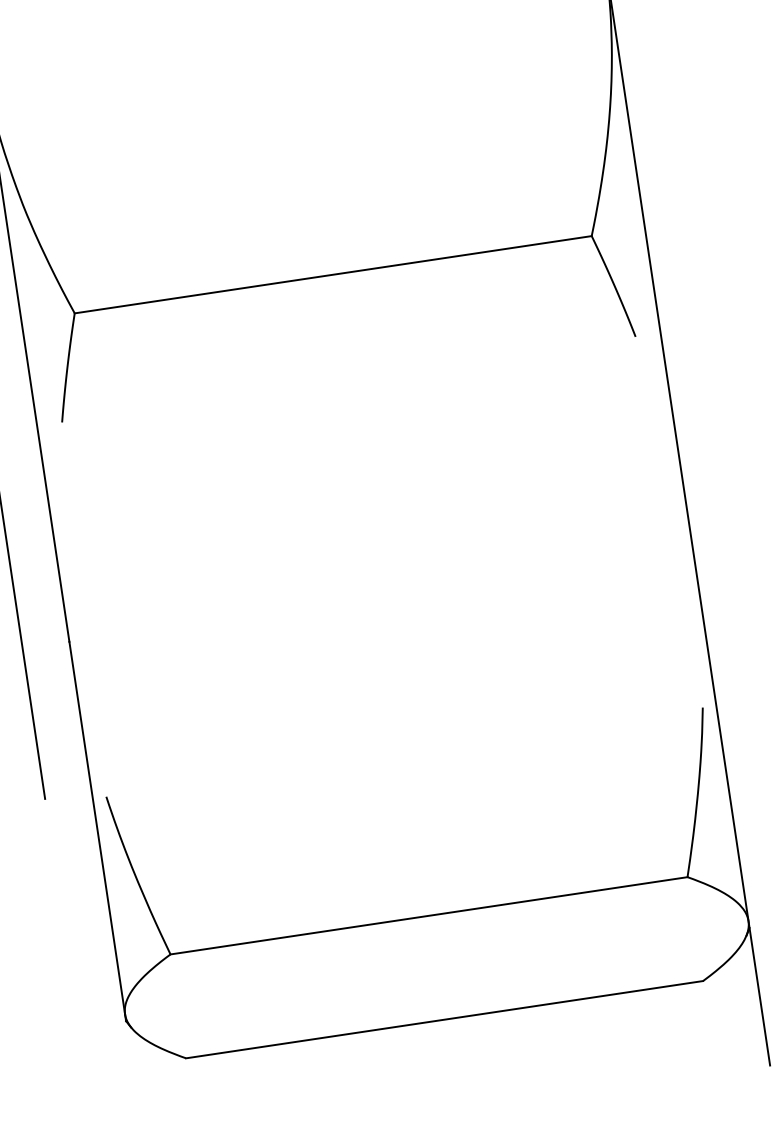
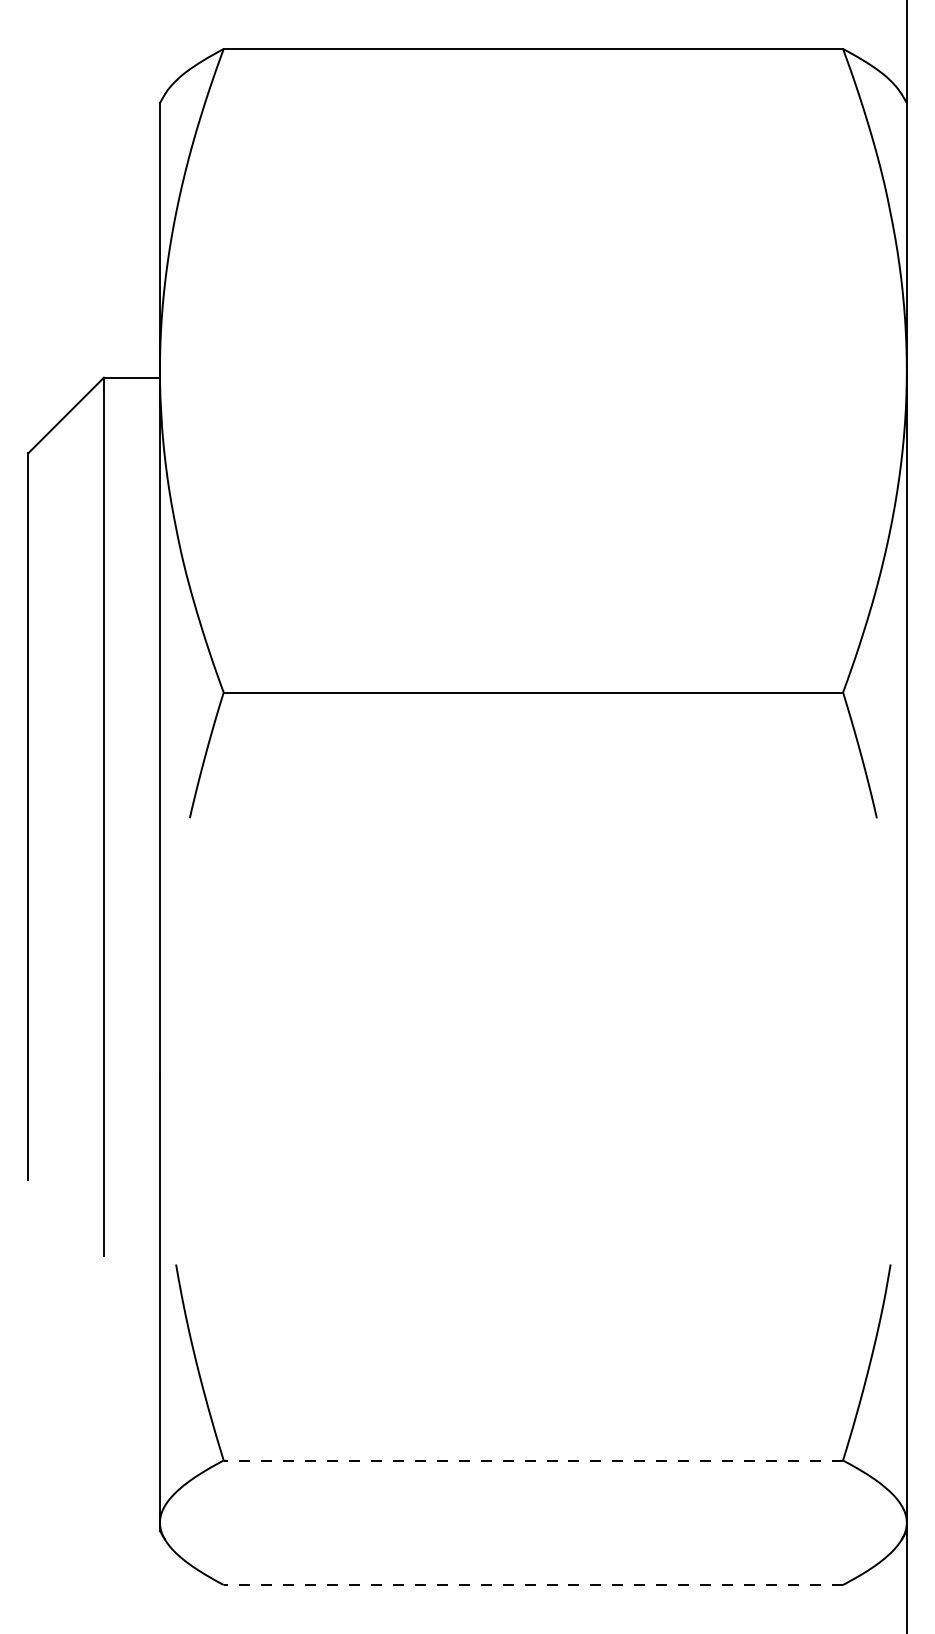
line: (429, 915) -> (533, 1460), solid -> dashed
line: (444, 1019) -> (533, 1584), solid -> dashed

